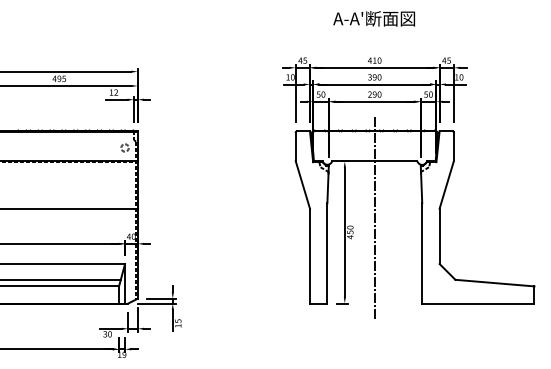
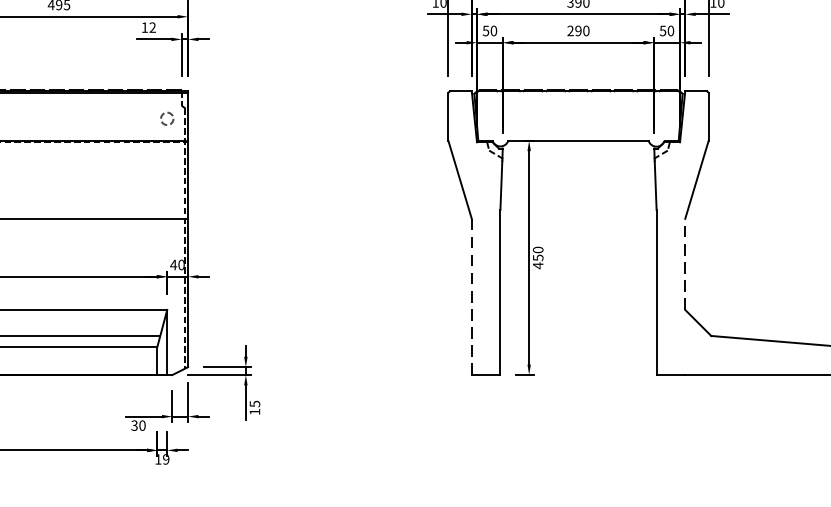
line: (374, 217) -> (578, 233), removed
line: (439, 236) -> (685, 264), solid -> dashed
line: (310, 255) -> (472, 295), solid -> dashed

